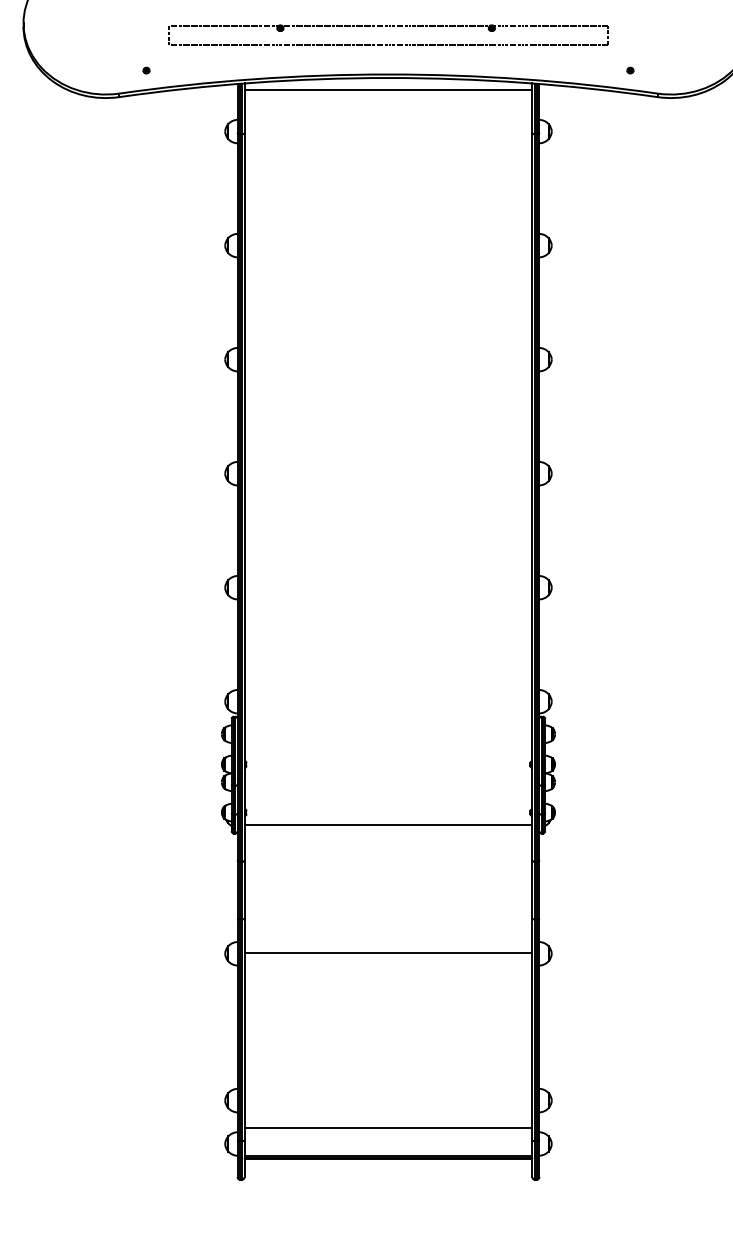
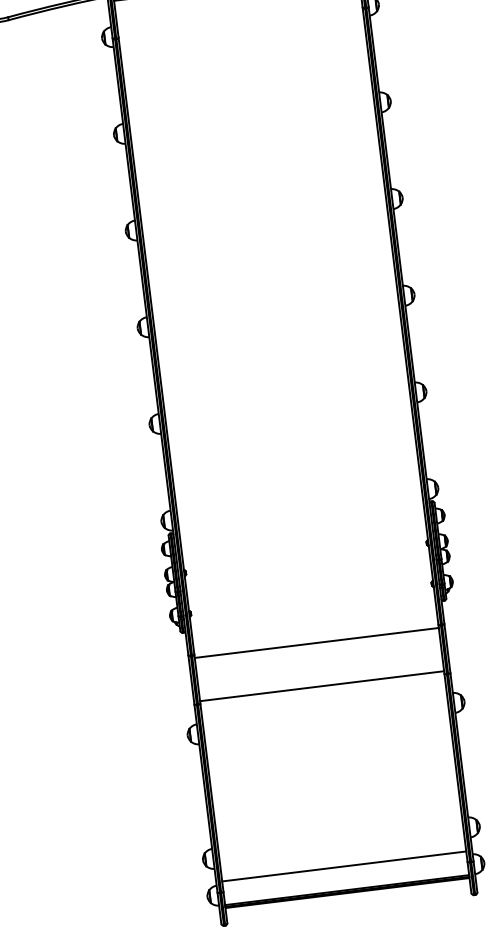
line: (388, 824) -> (316, 642), moved
line: (388, 952) -> (322, 686), moved

